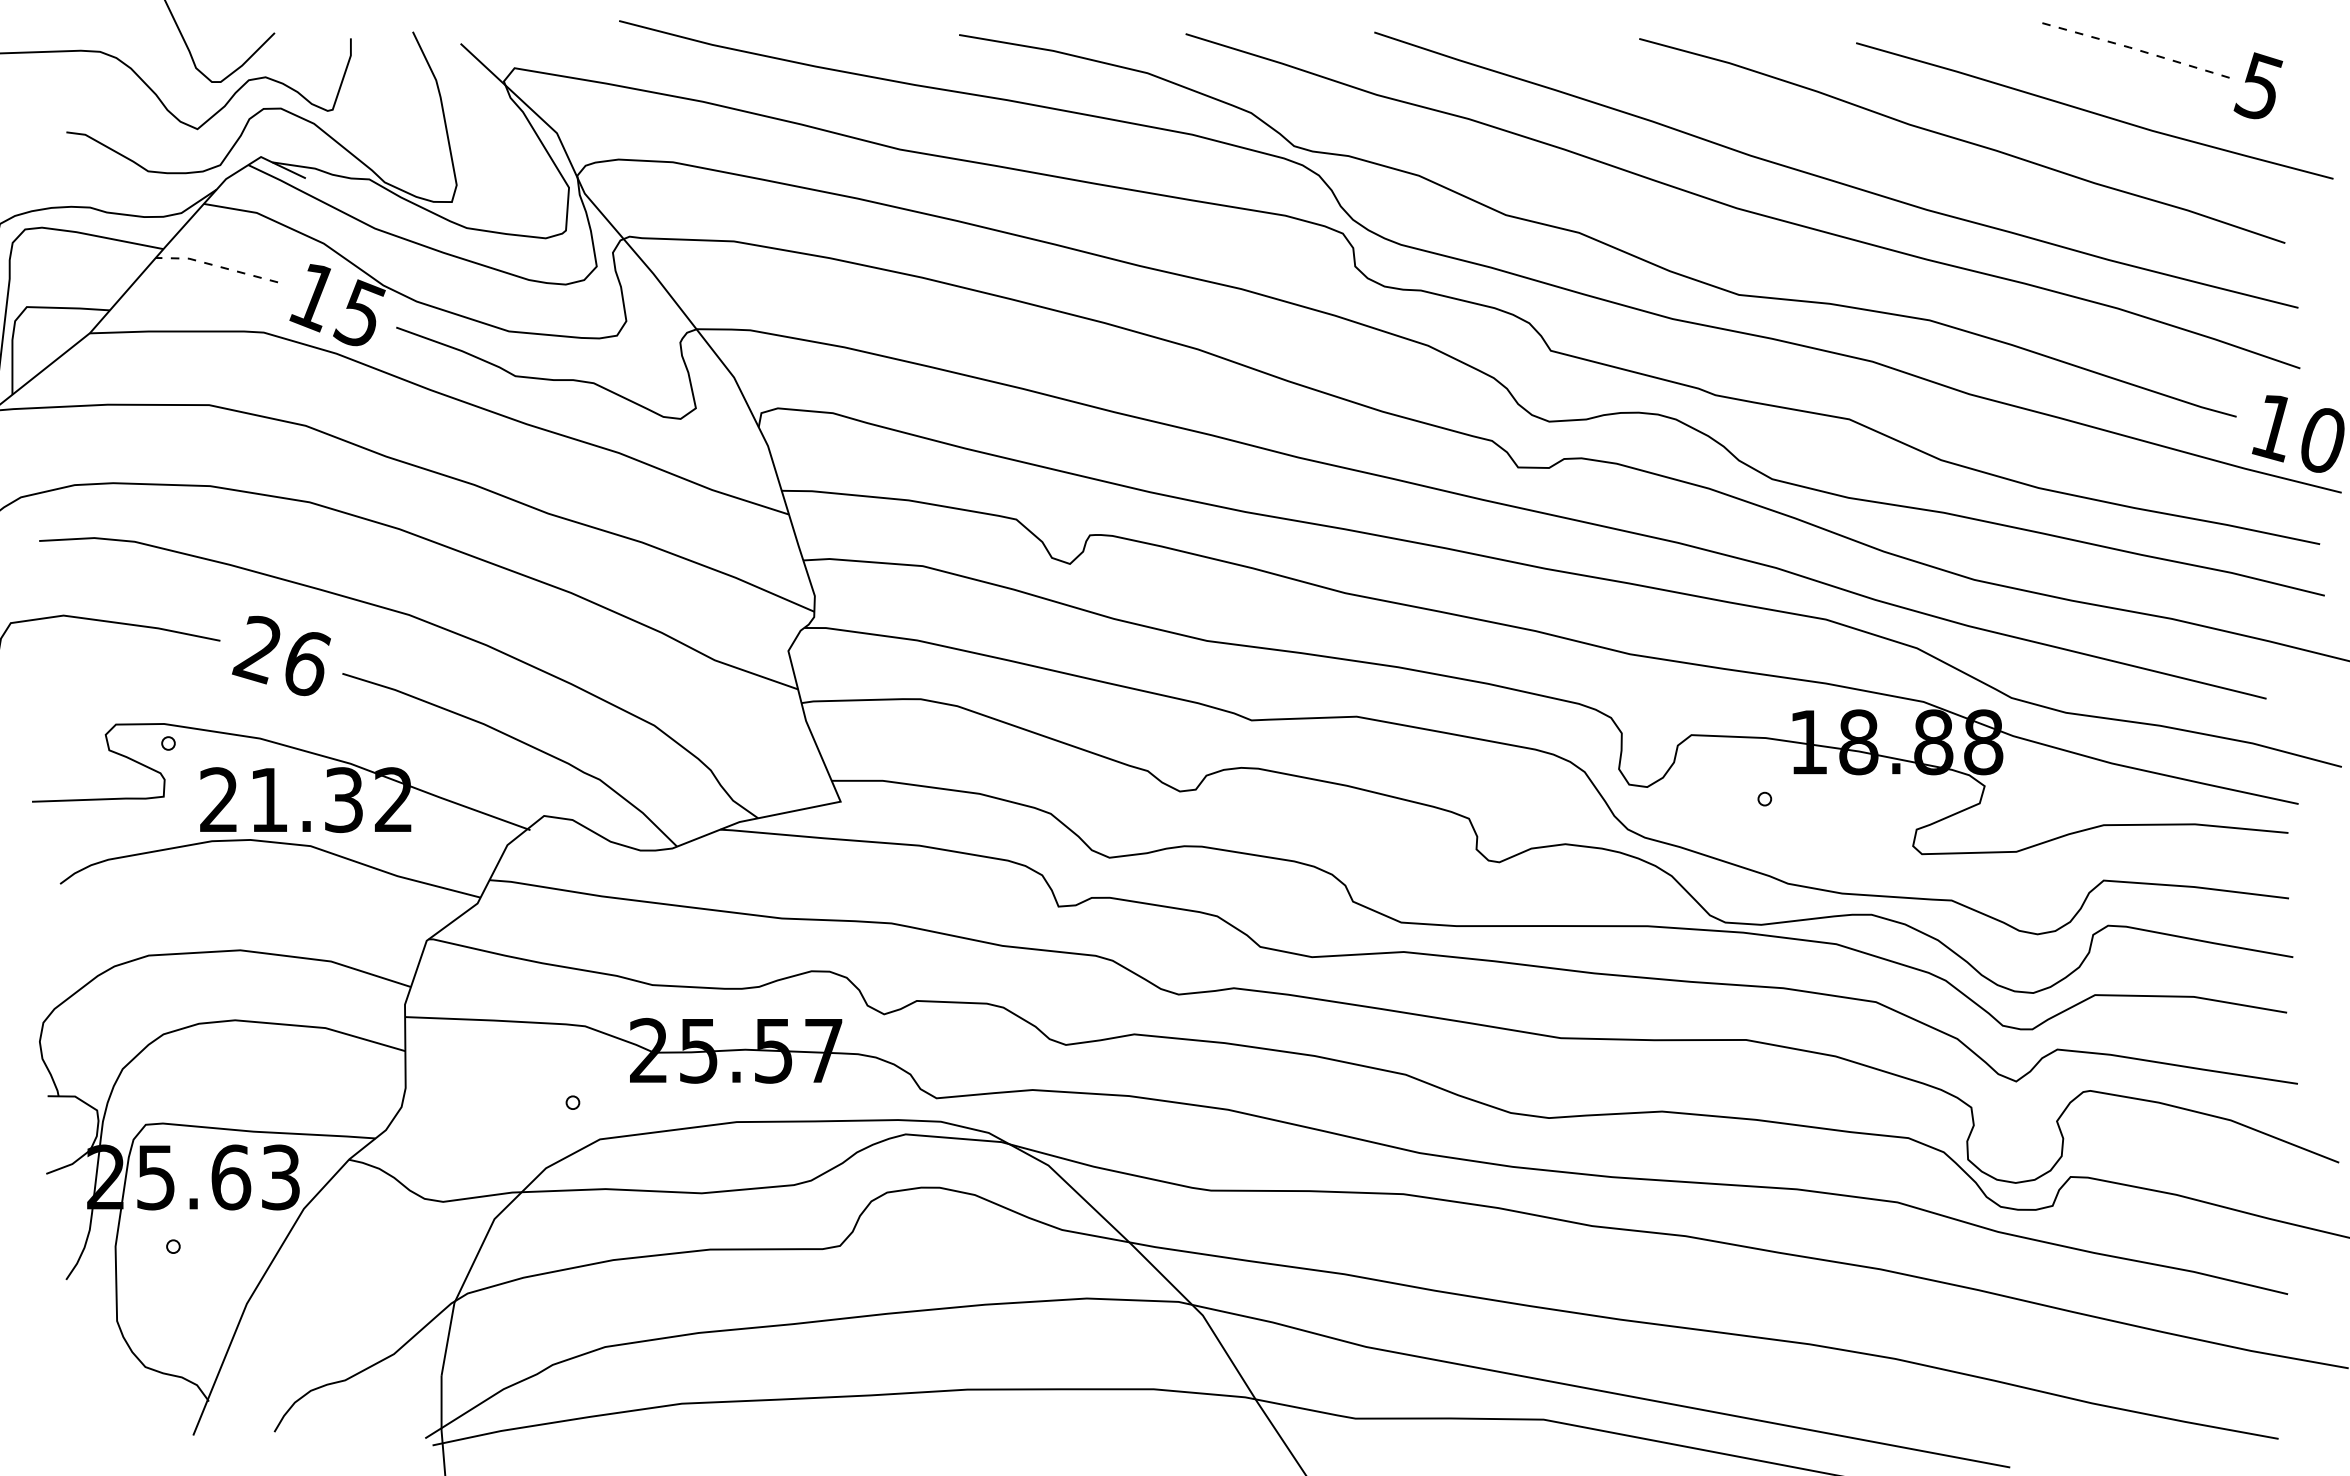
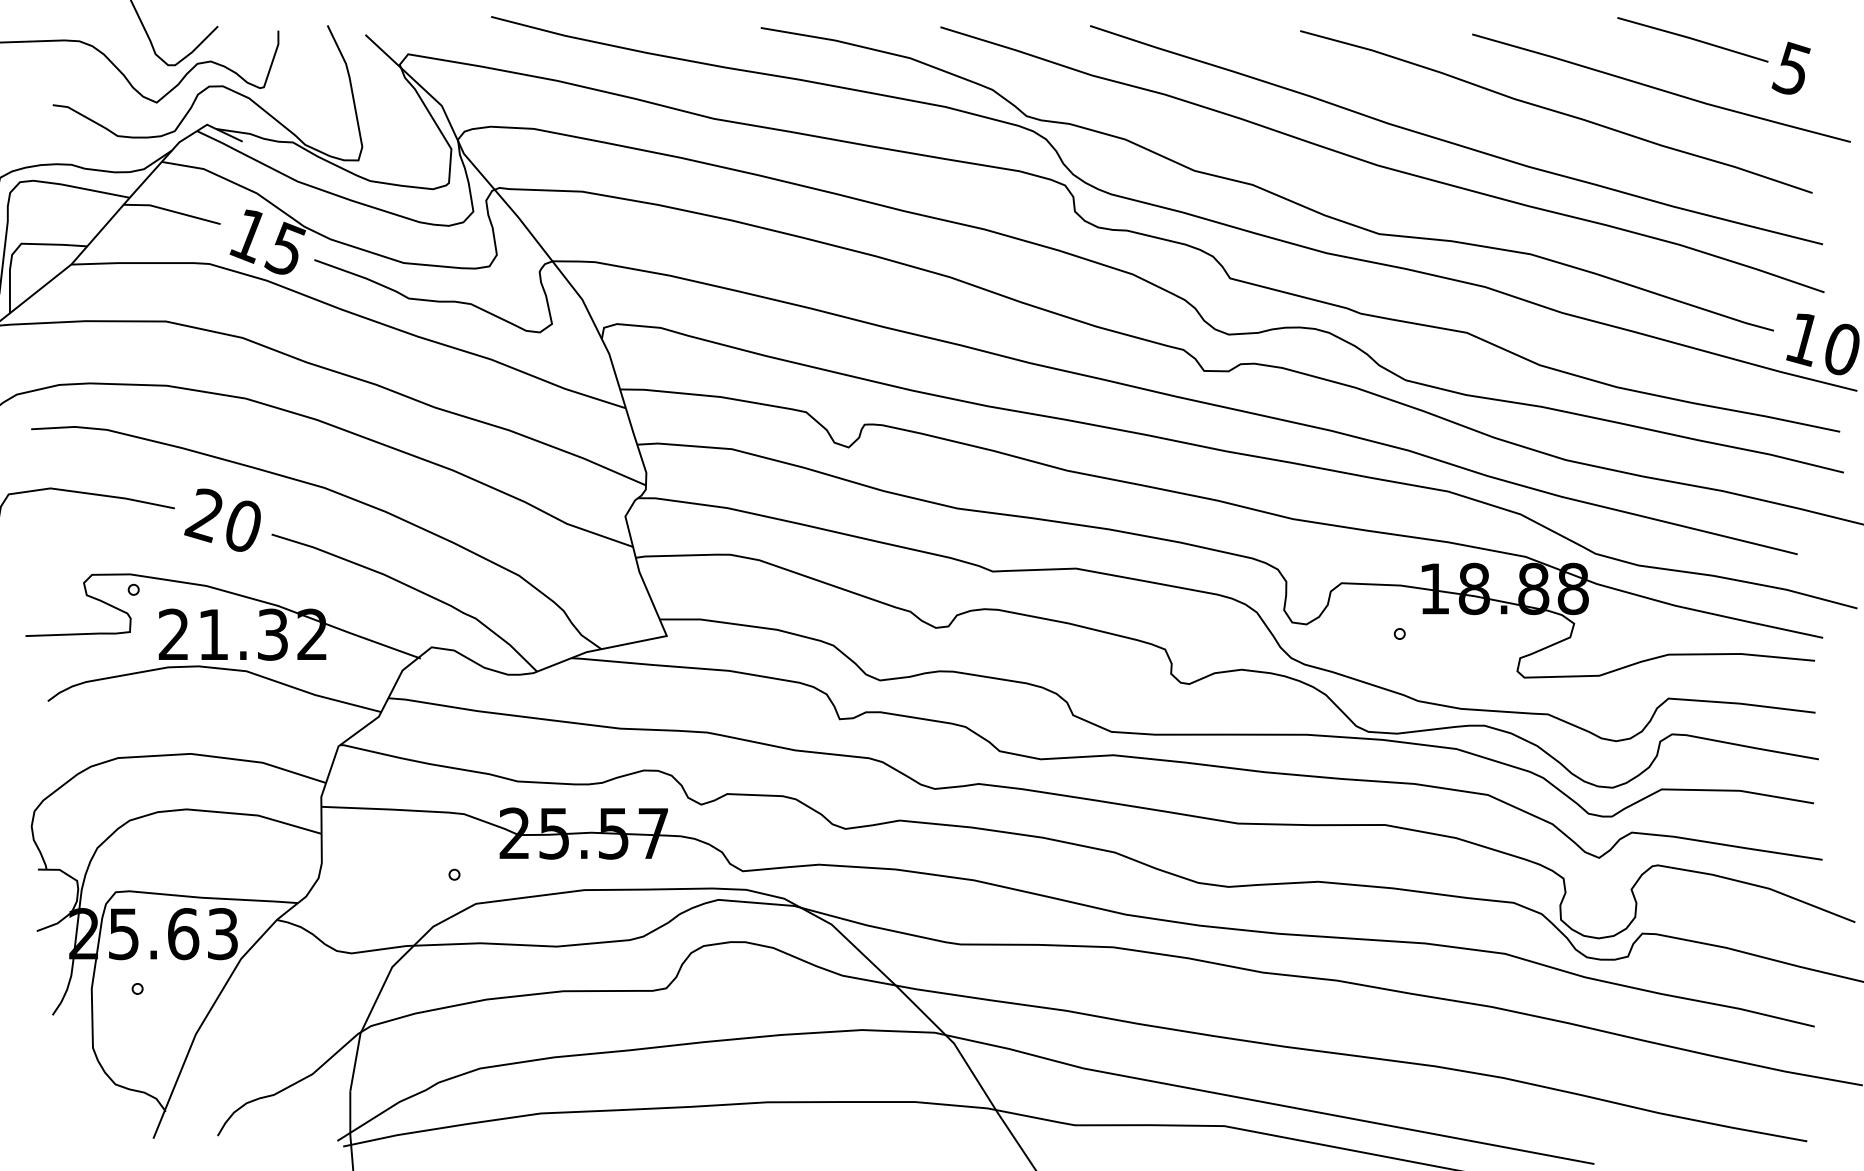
line: (2134, 49) -> (1692, 39), dashed -> solid
line: (216, 266) -> (171, 211), dashed -> solid
text: (307, 663) -> (243, 526), 26 -> 20

